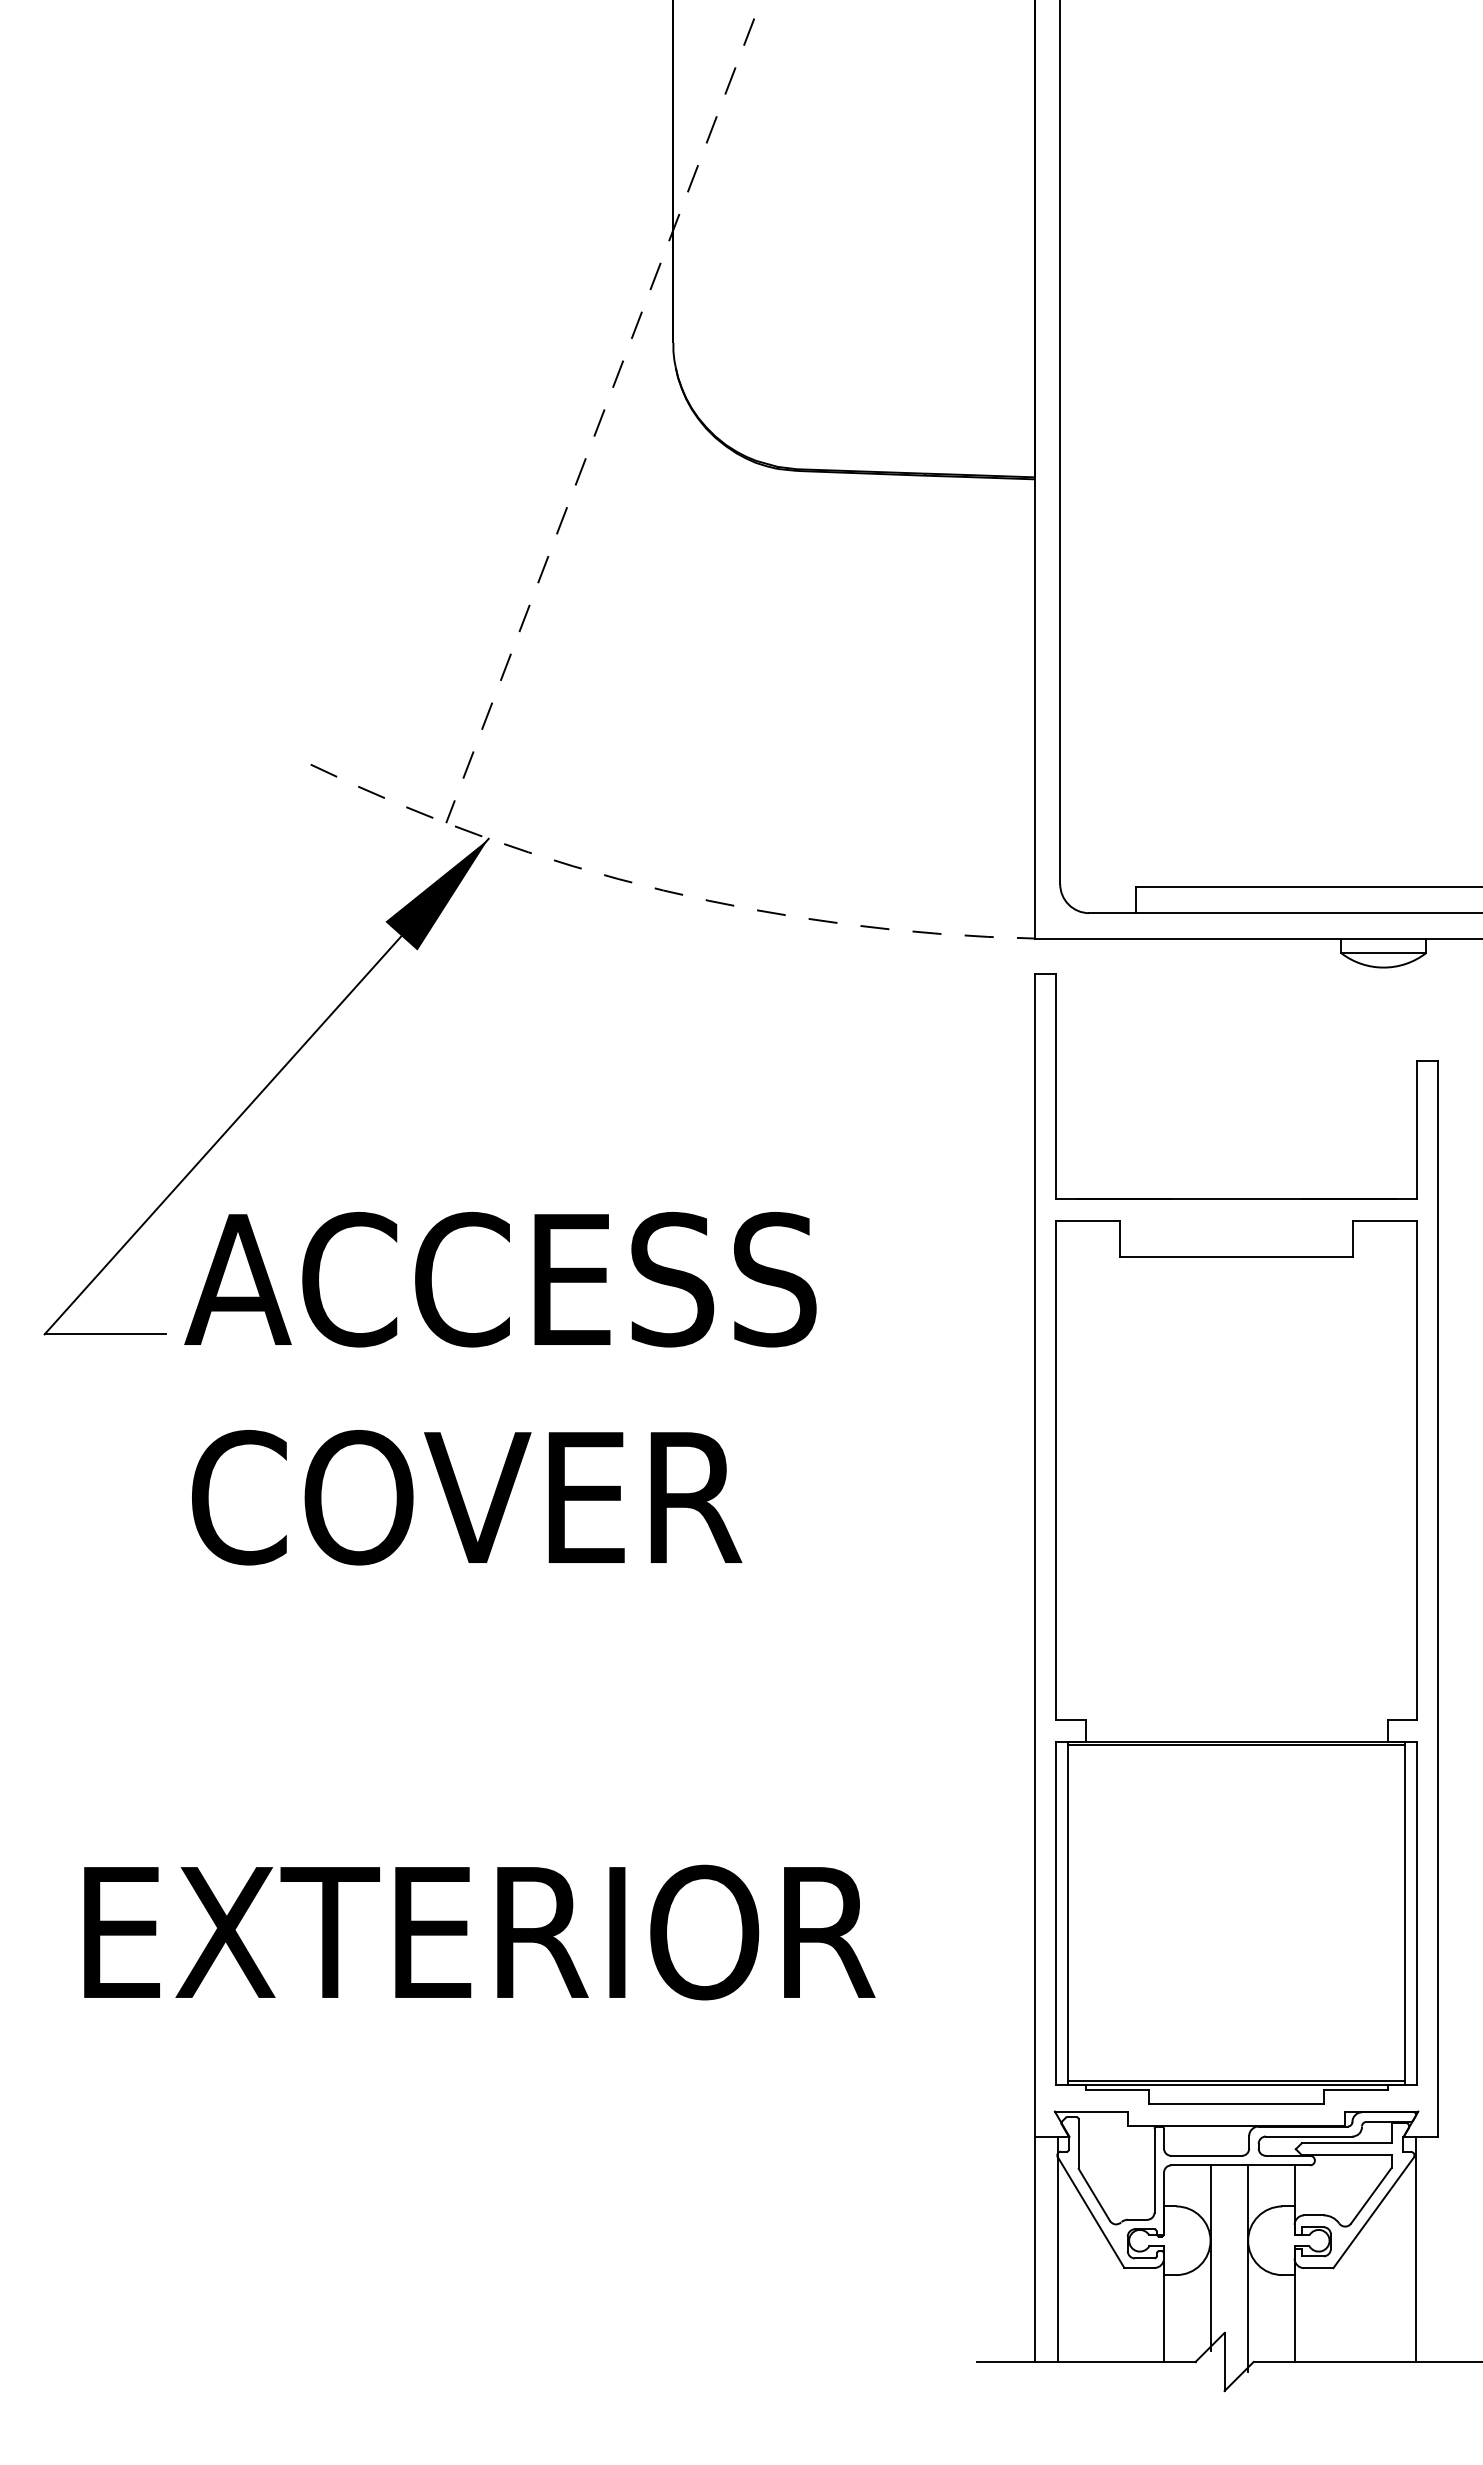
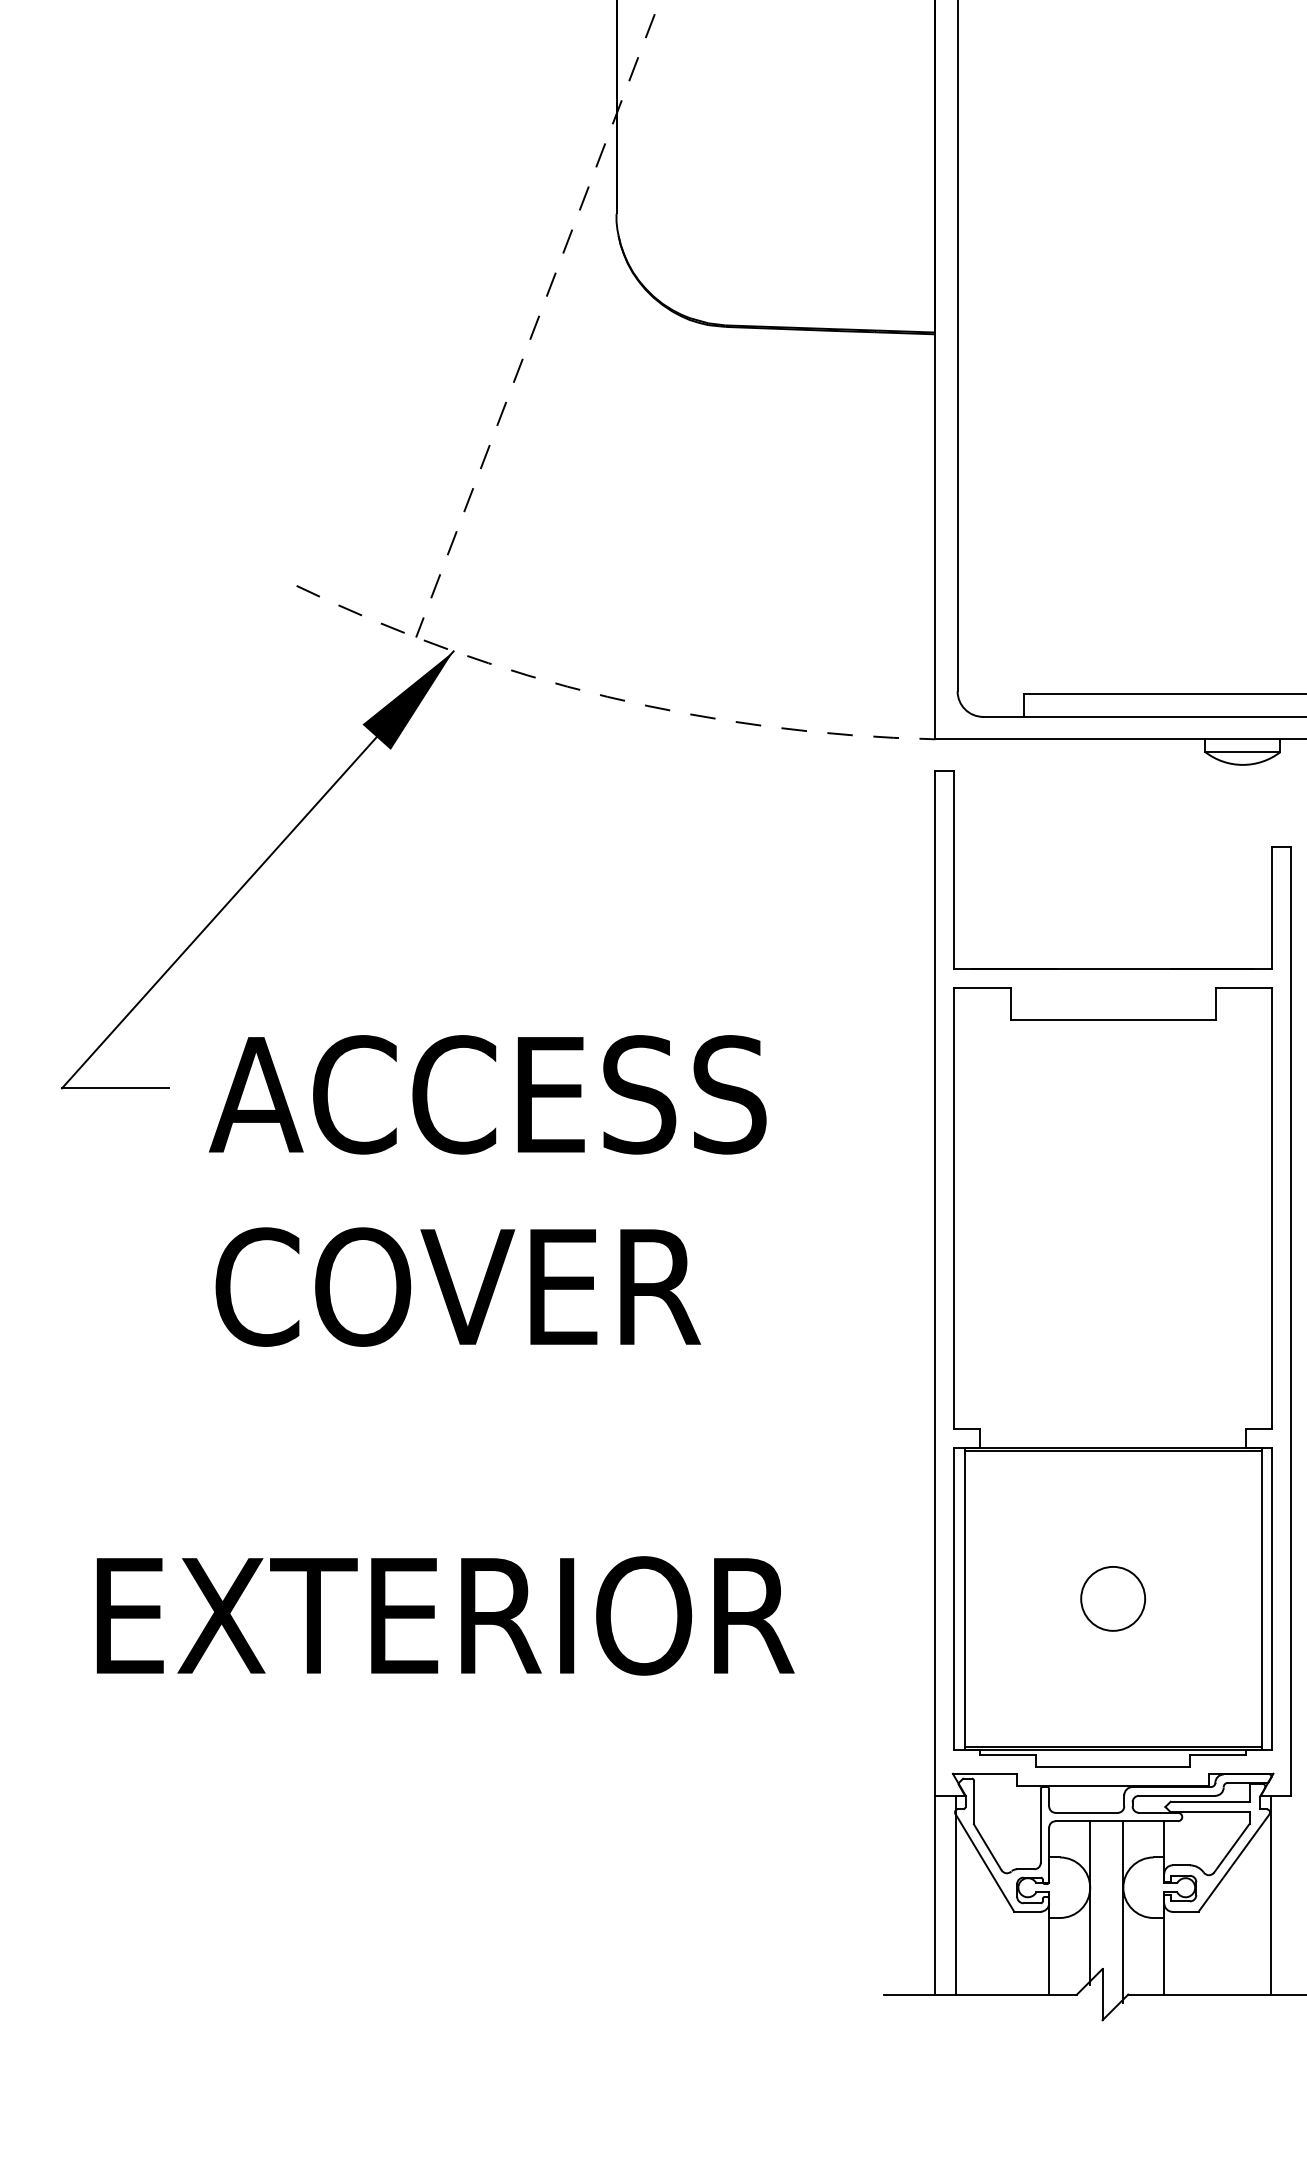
text: (500, 1388) -> (487, 1190), moved
circle: (1236, 1913) -> (1113, 1599), added

